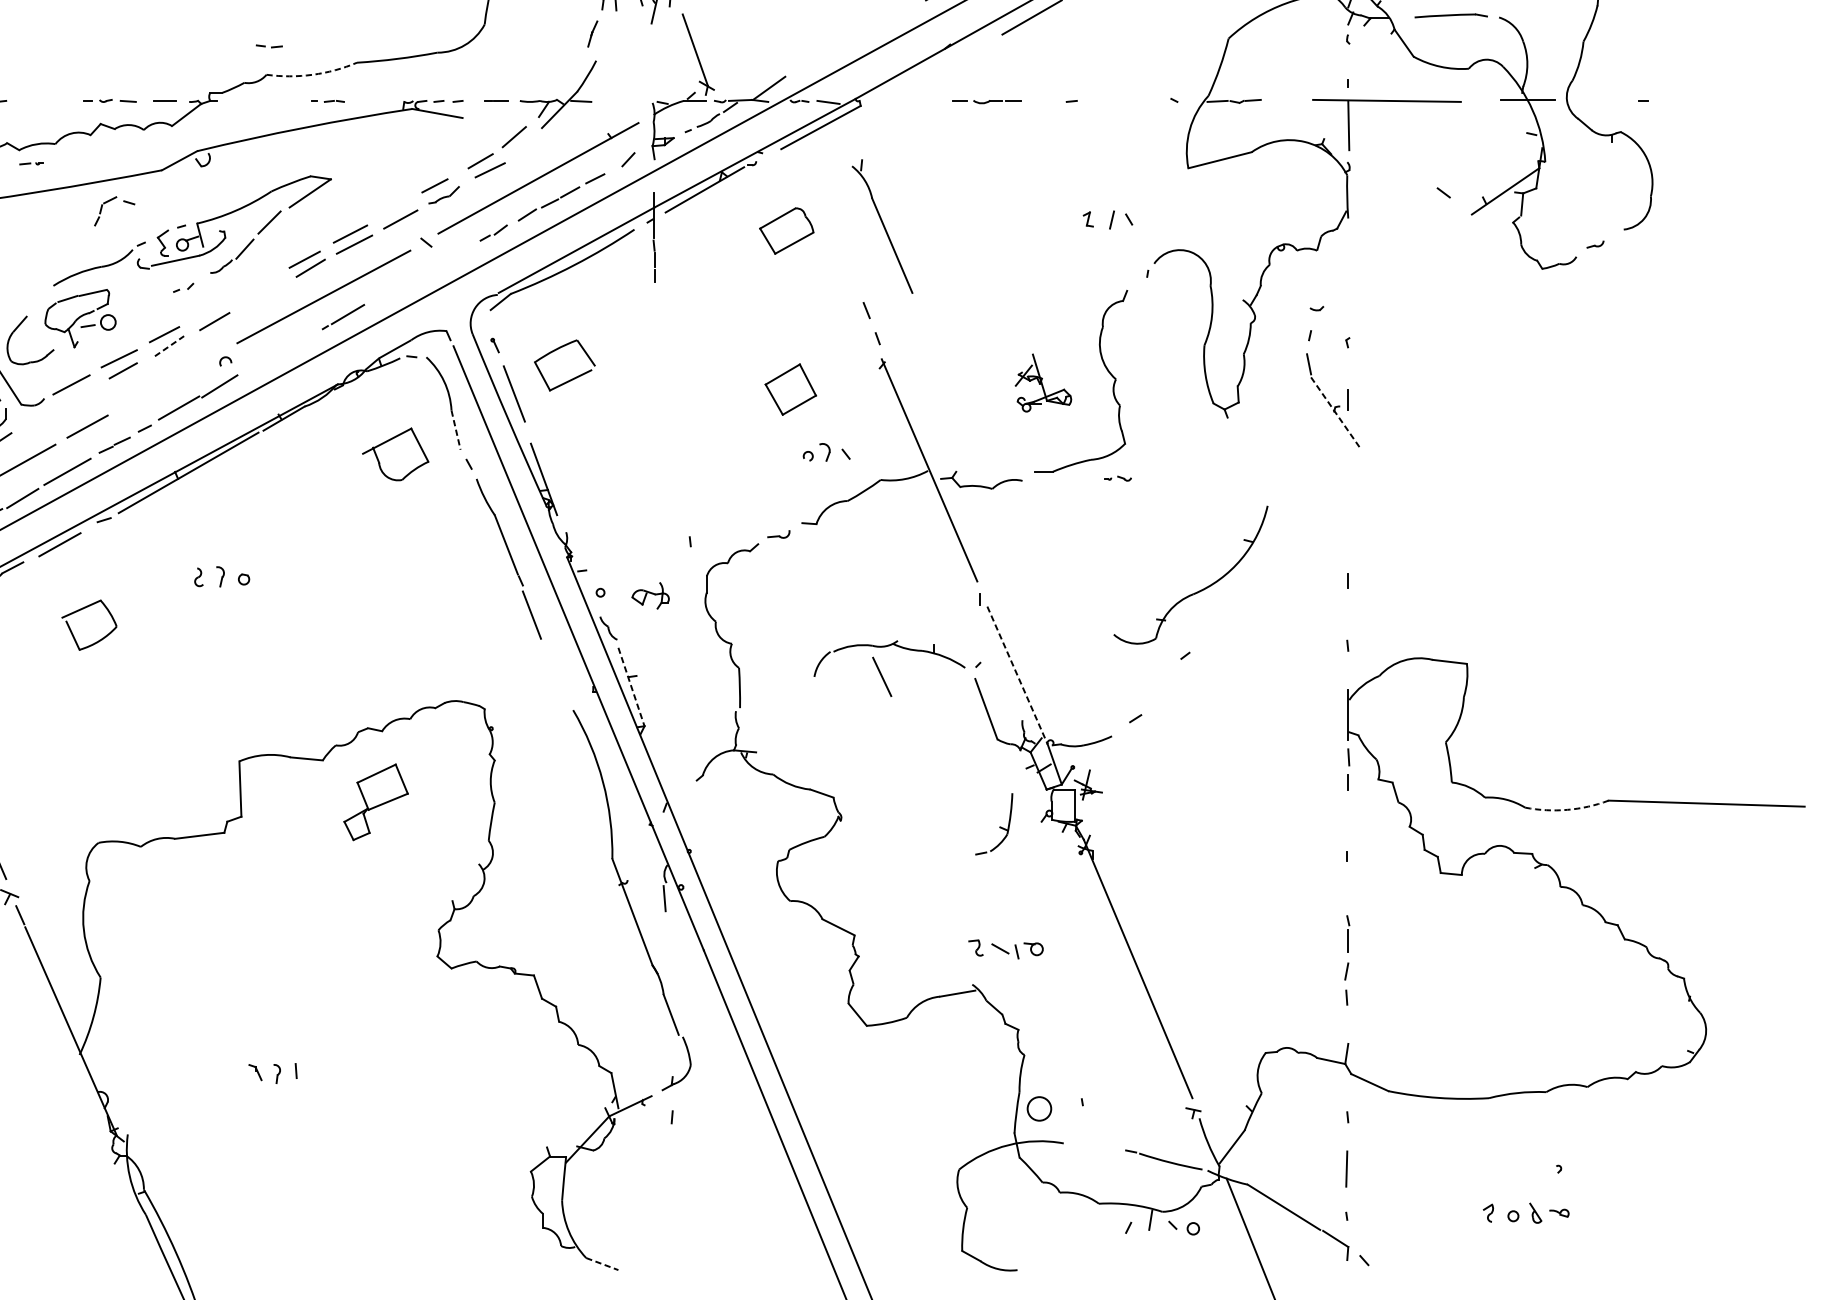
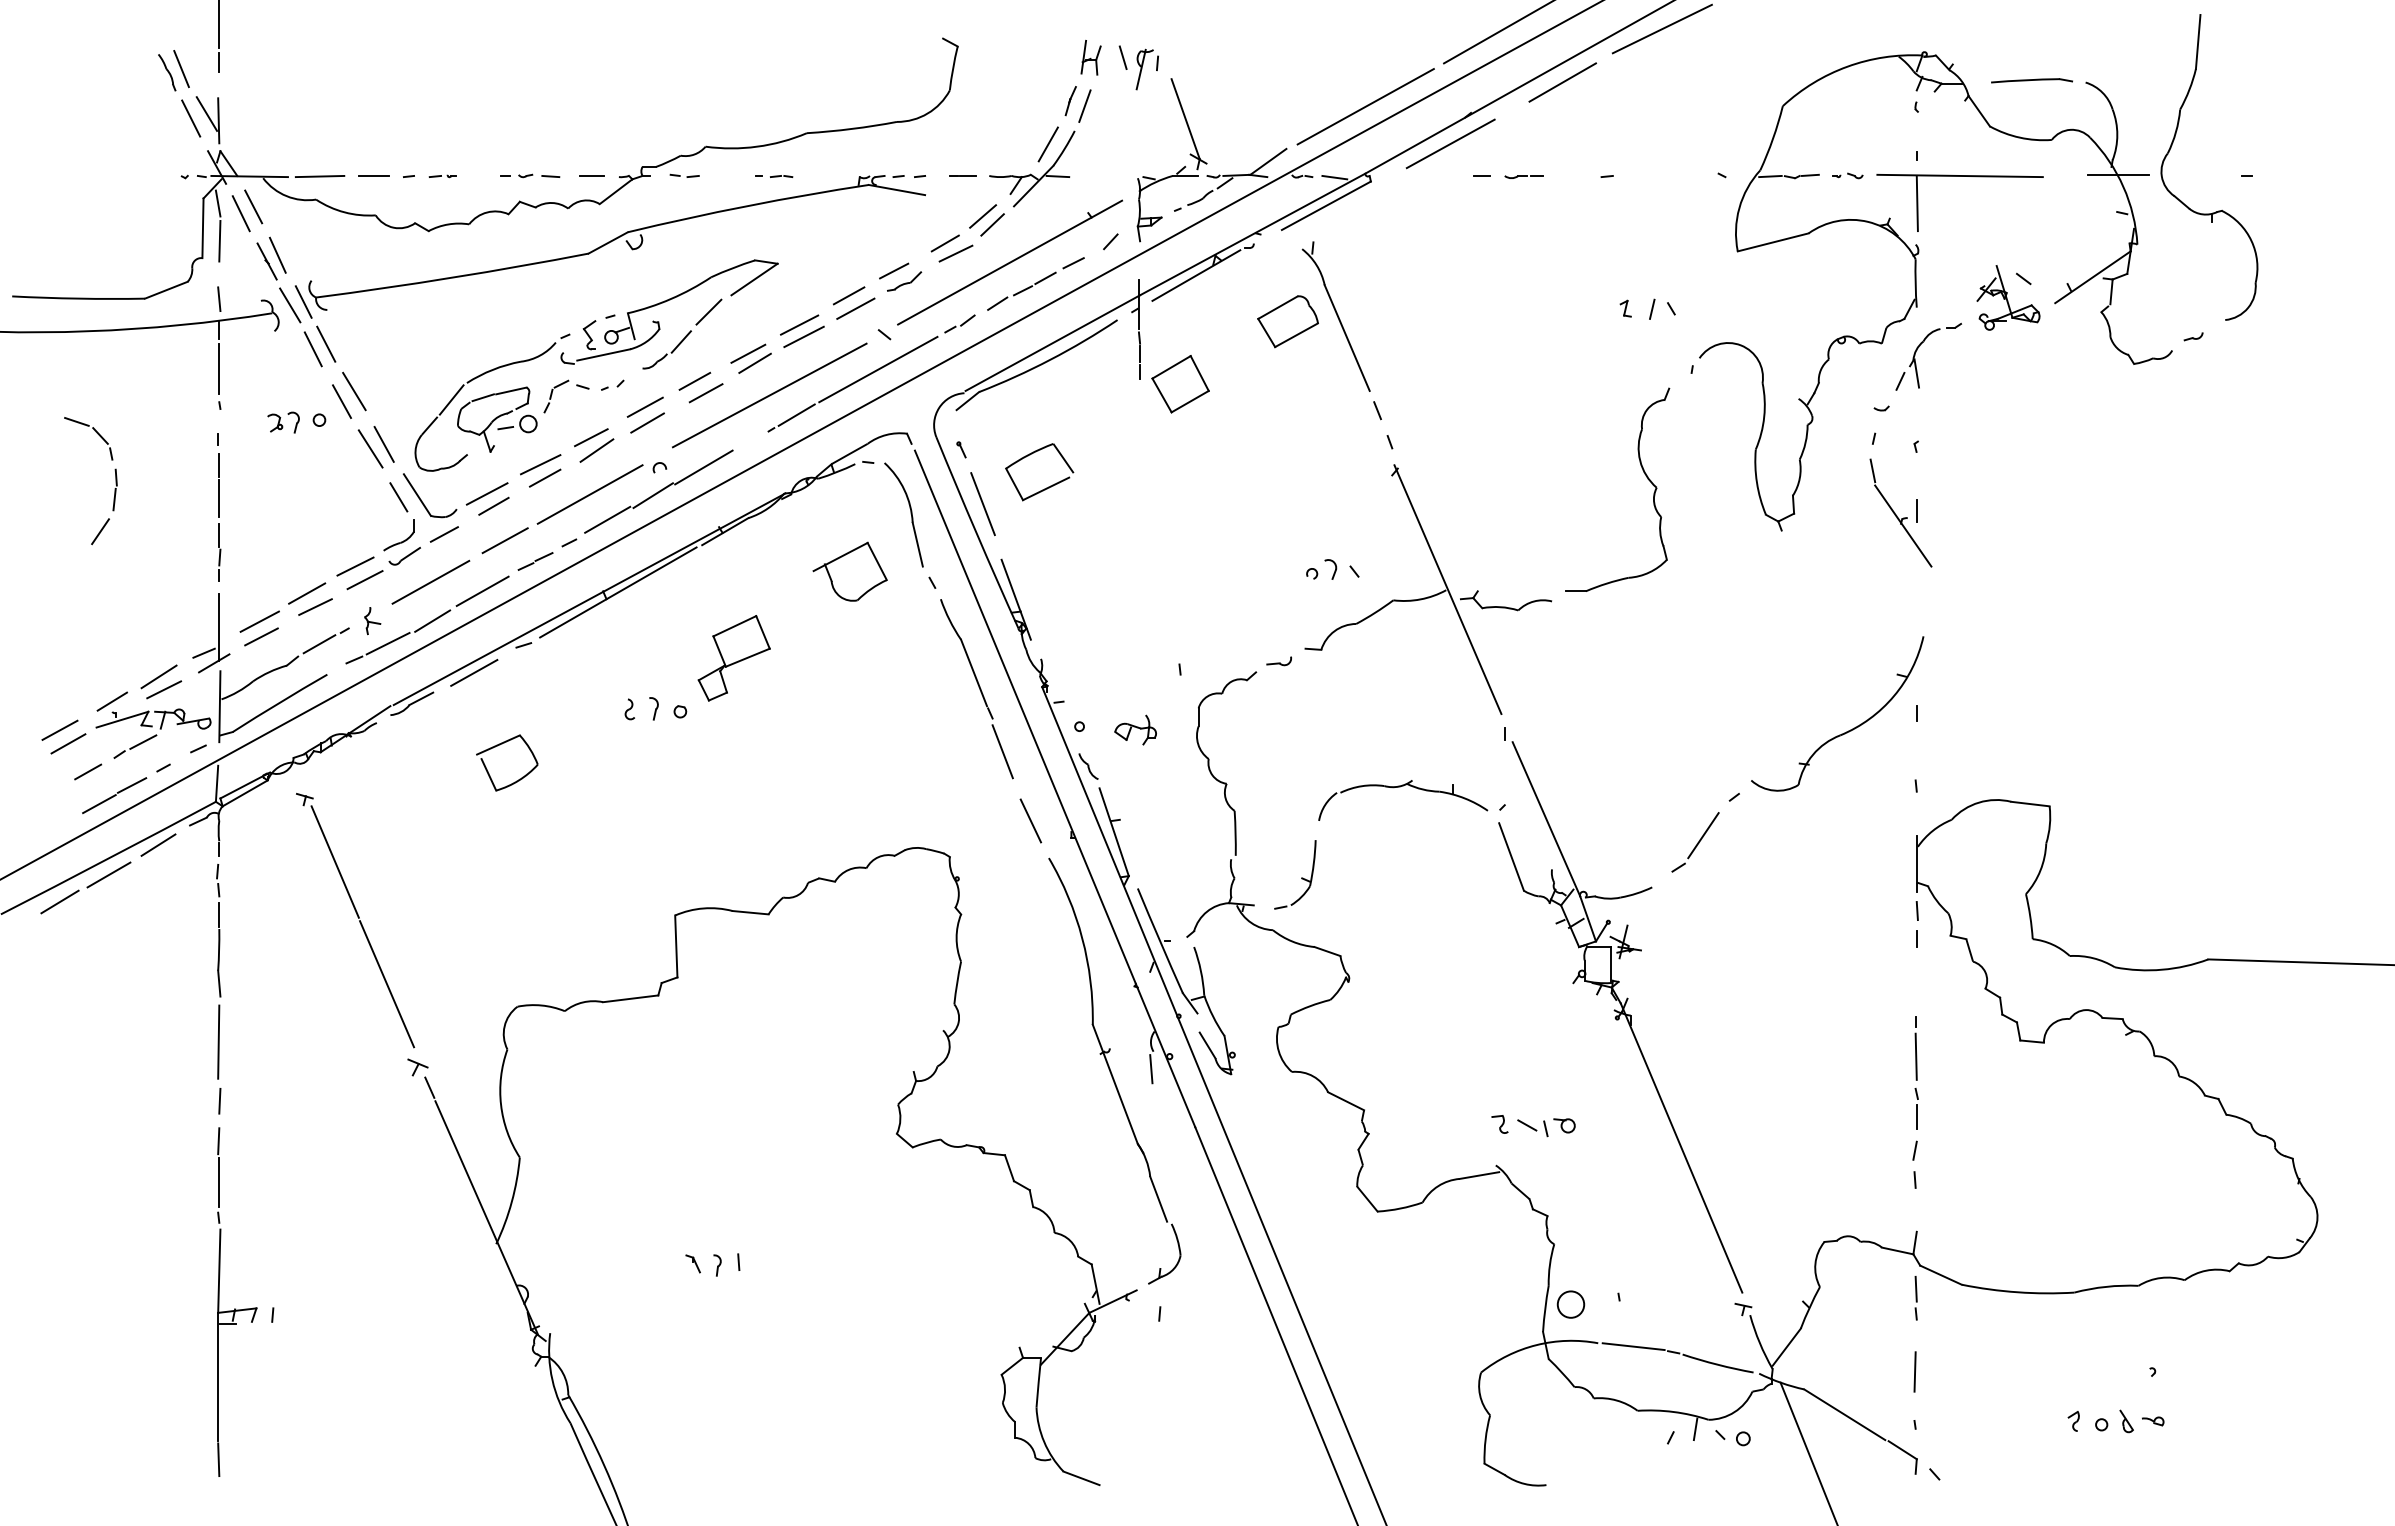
line: (604, 37) -> (1084, 105), added
line: (855, 38) -> (1365, 106), added
part: (269, 46) -> (684, 175), moved
line: (931, 71) -> (1450, 143), added
line: (571, 72) -> (1047, 144), added
arc: (312, 74) -> (757, 146), dashed -> solid
part: (997, 101) -> (1523, 176), size x0.71
line: (522, 144) -> (992, 224), added
part: (31, 163) -> (442, 176), moved
part: (110, 201) -> (561, 385), moved
line: (394, 207) -> (848, 295), added
part: (881, 226) -> (1335, 316), moved
part: (1348, 256) -> (1917, 350), added
line: (420, 273) -> (878, 369), added
line: (256, 283) -> (694, 380), added
line: (266, 295) -> (705, 393), added
line: (39, 300) -> (451, 399), added
line: (212, 306) -> (644, 406), added
line: (169, 346) -> (596, 450), dashed -> solid
line: (264, 361) -> (703, 467), added
part: (1043, 382) -> (2008, 297), moved
line: (162, 385) -> (589, 494), added
part: (790, 389) -> (1180, 384), moved
line: (77, 395) -> (493, 505), added
line: (1336, 413) -> (1903, 526), dashed -> solid
line: (32, 421) -> (443, 534), added
line: (455, 430) -> (917, 544), dashed -> solid
part: (1117, 478) -> (1847, 175), moved
part: (1198, 590) -> (1846, 731), moved
line: (1017, 675) -> (1546, 819), dashed -> solid
line: (881, 676) -> (1030, 820), moved
line: (631, 687) -> (1114, 832), dashed -> solid
line: (1157, 689) -> (1703, 835), added
part: (375, 802) -> (733, 658), moved
arc: (1567, 809) -> (2162, 969), dashed -> solid
part: (689, 821) -> (1179, 982), added
part: (999, 826) -> (1301, 877), moved
line: (1347, 887) -> (1915, 1056), added
line: (1347, 1094) -> (1915, 1288), added
line: (1095, 1146) -> (1633, 1346), added
line: (603, 1264) -> (1082, 1478), dashed -> solid

